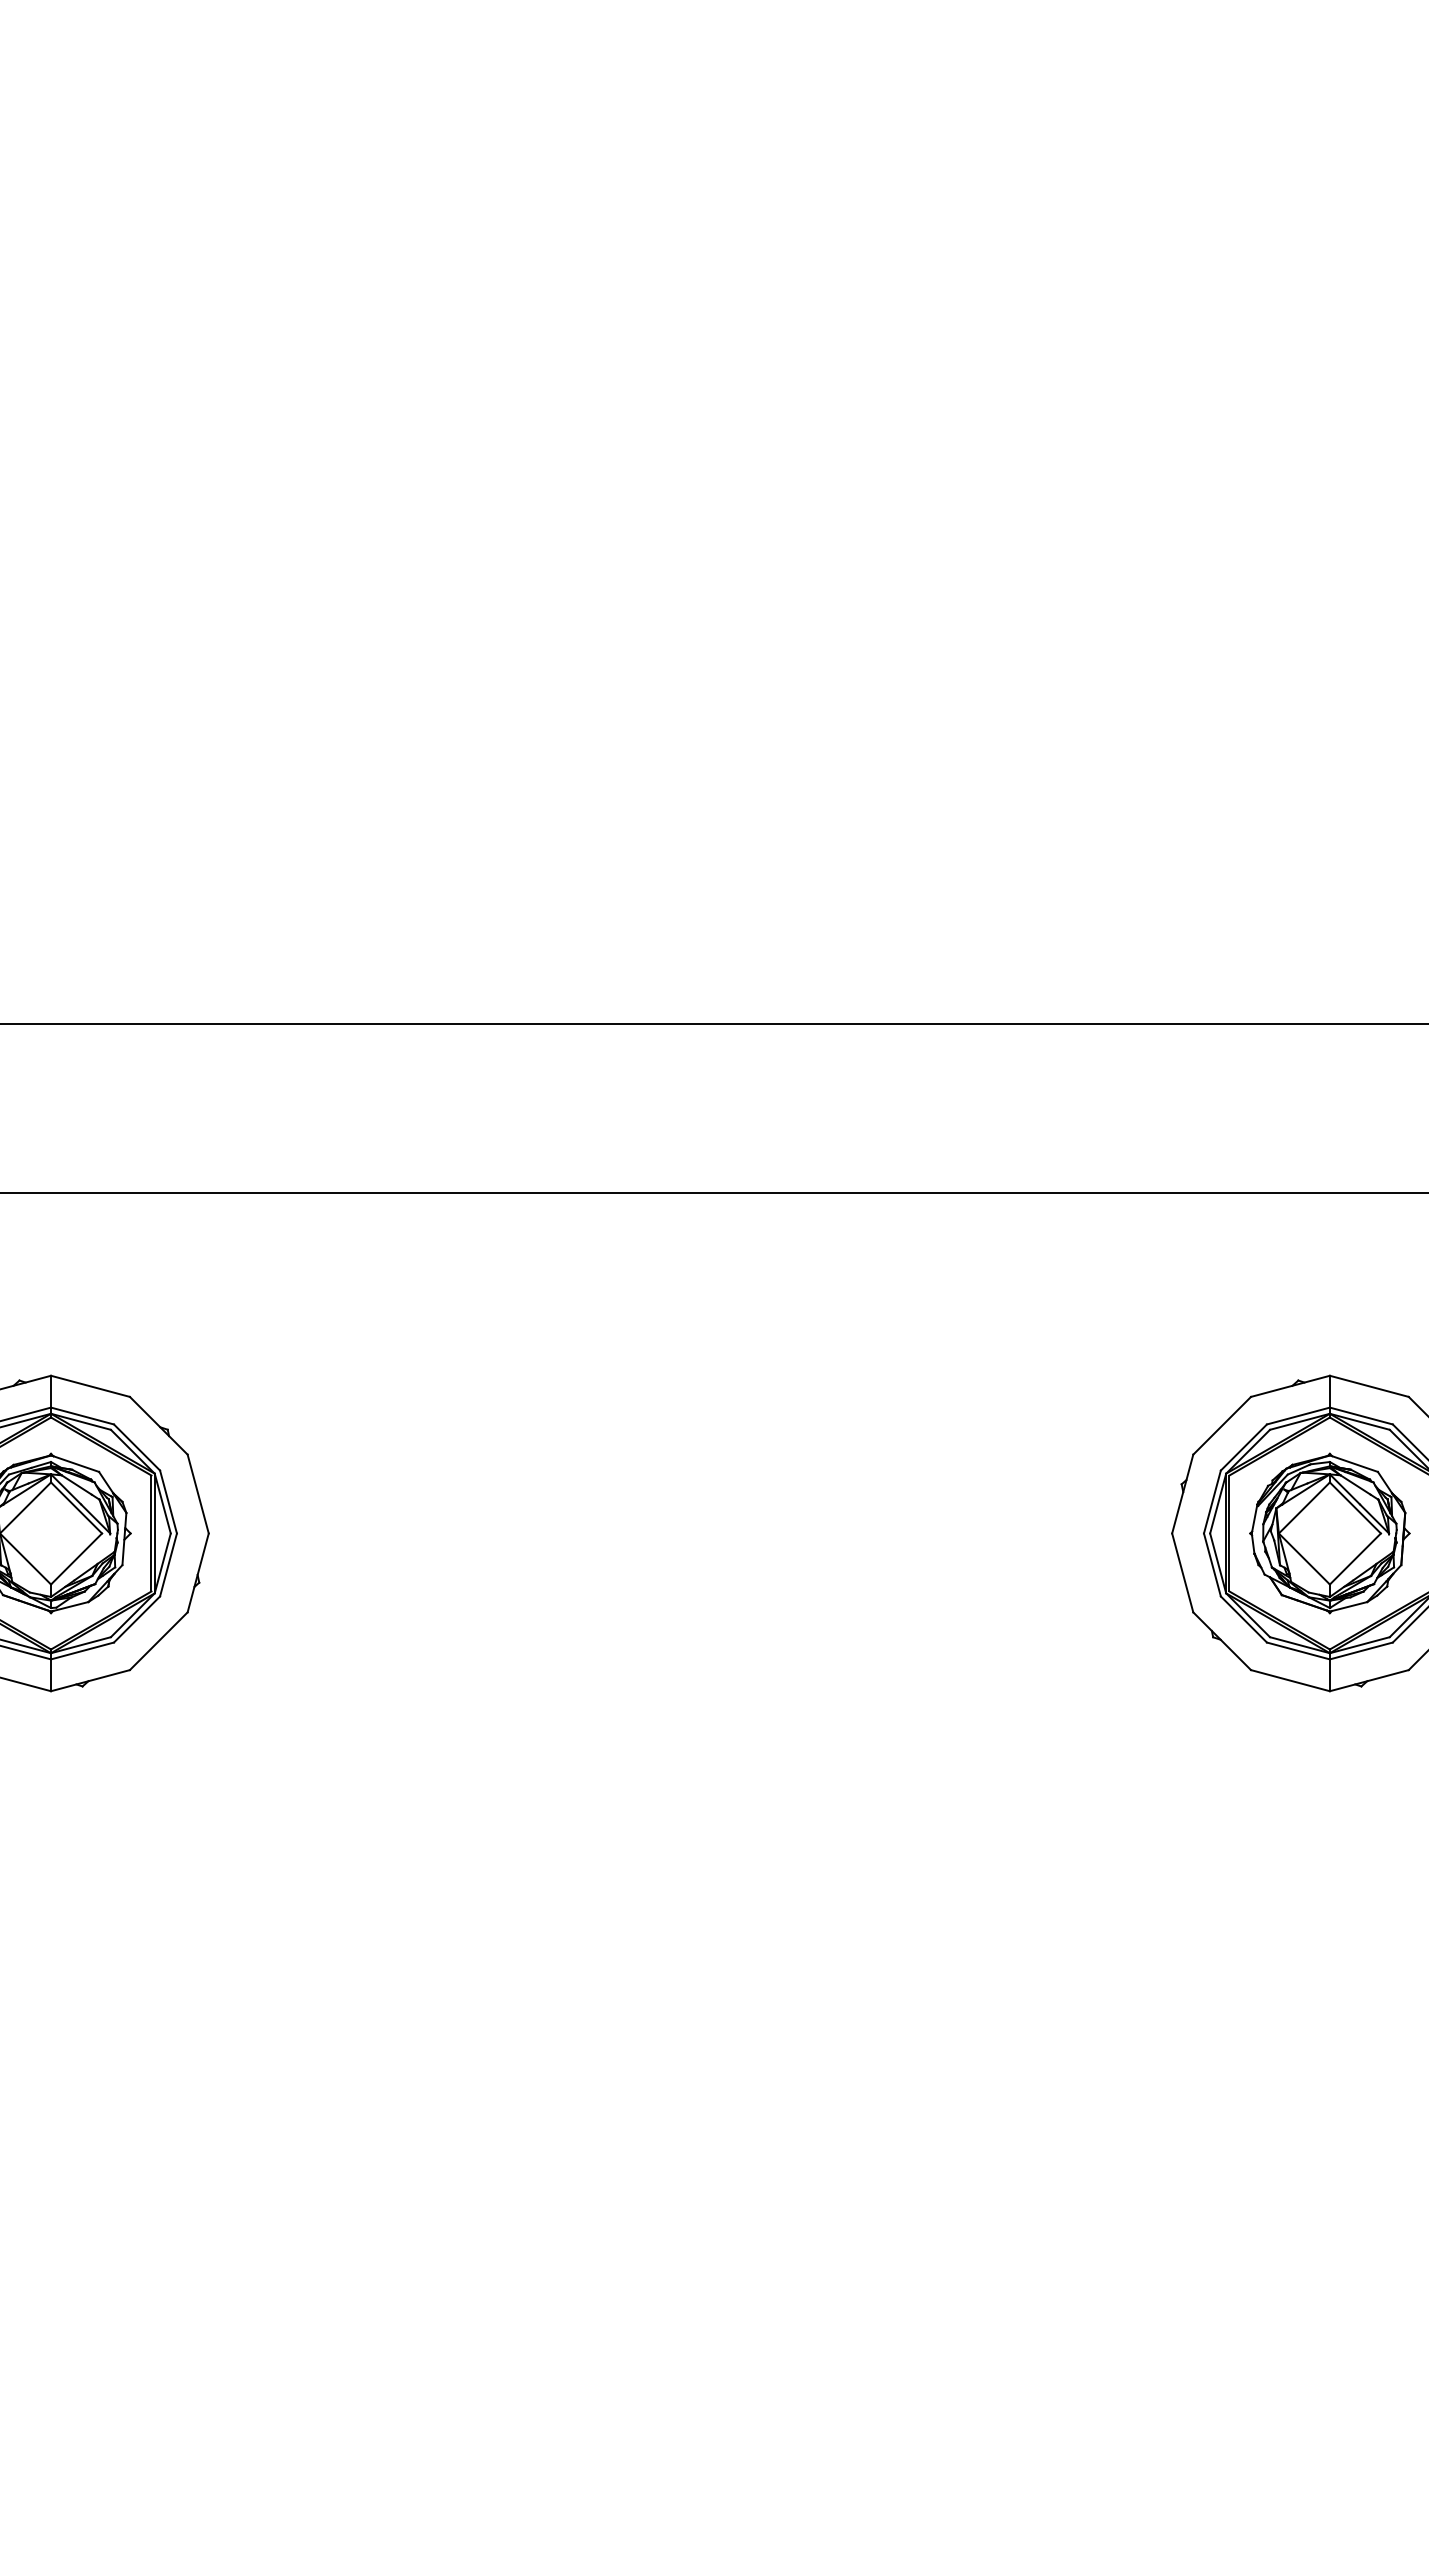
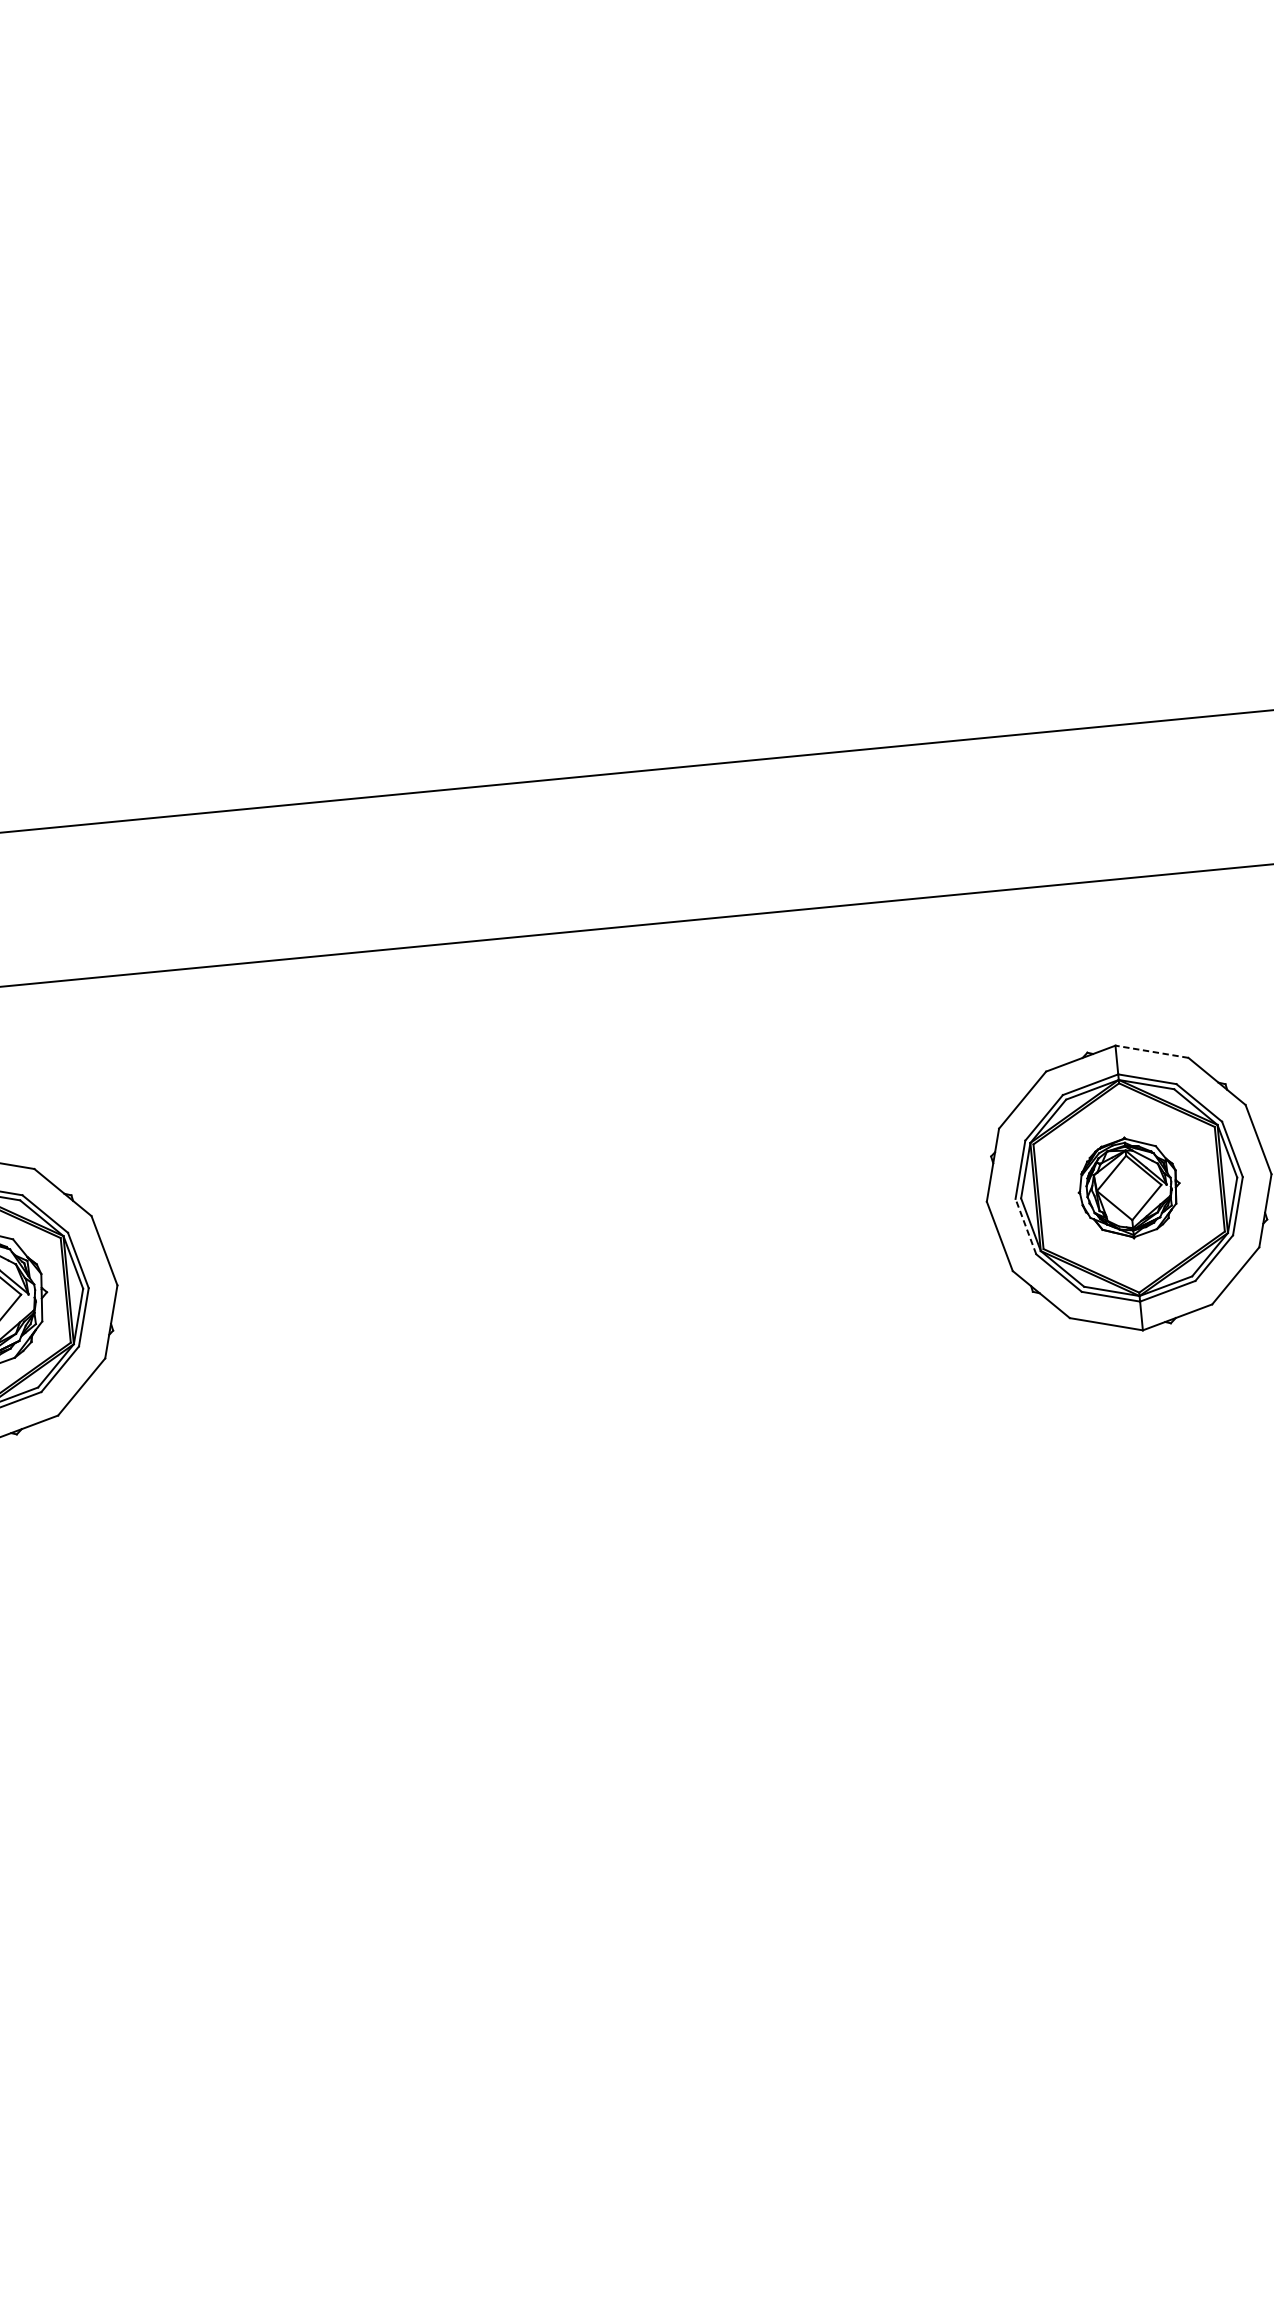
line: (1369, 1386) -> (1152, 1051), solid -> dashed
part: (1329, 1533) -> (1128, 1188), size x0.7
line: (1212, 1564) -> (1025, 1226), solid -> dashed

